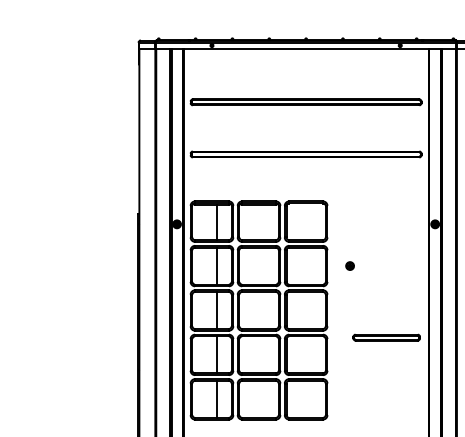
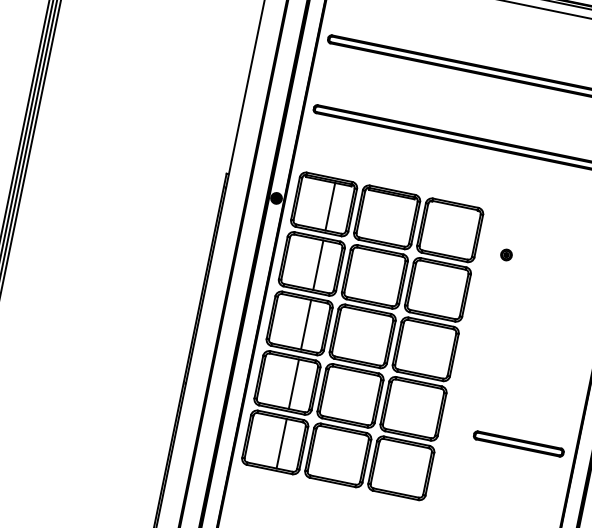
part: (349, 265) -> (505, 254), moved
part: (386, 337) -> (518, 443), moved

